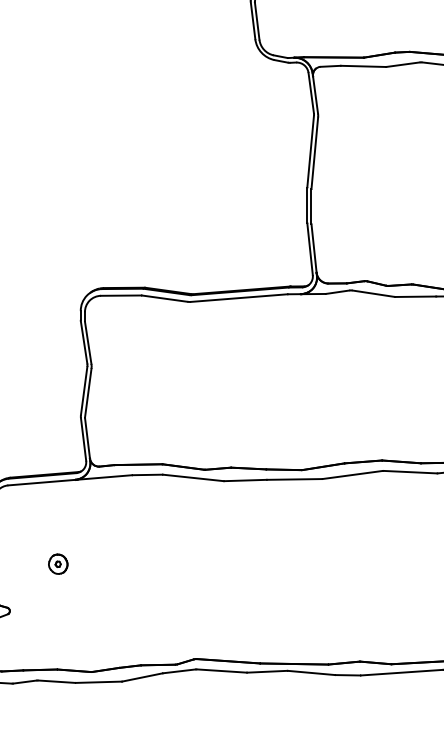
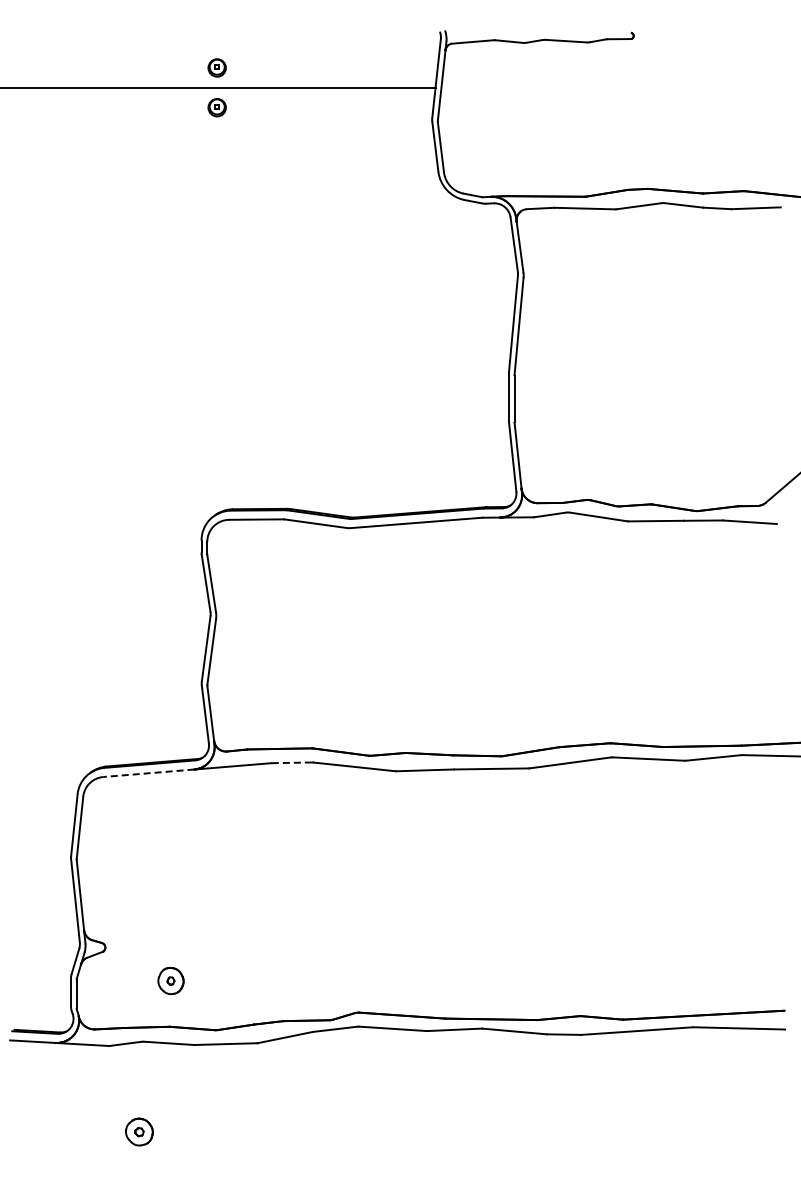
line: (147, 474) -> (291, 762), solid -> dashed
line: (41, 482) -> (148, 773), solid -> dashed
part: (57, 564) -> (170, 981), moved

